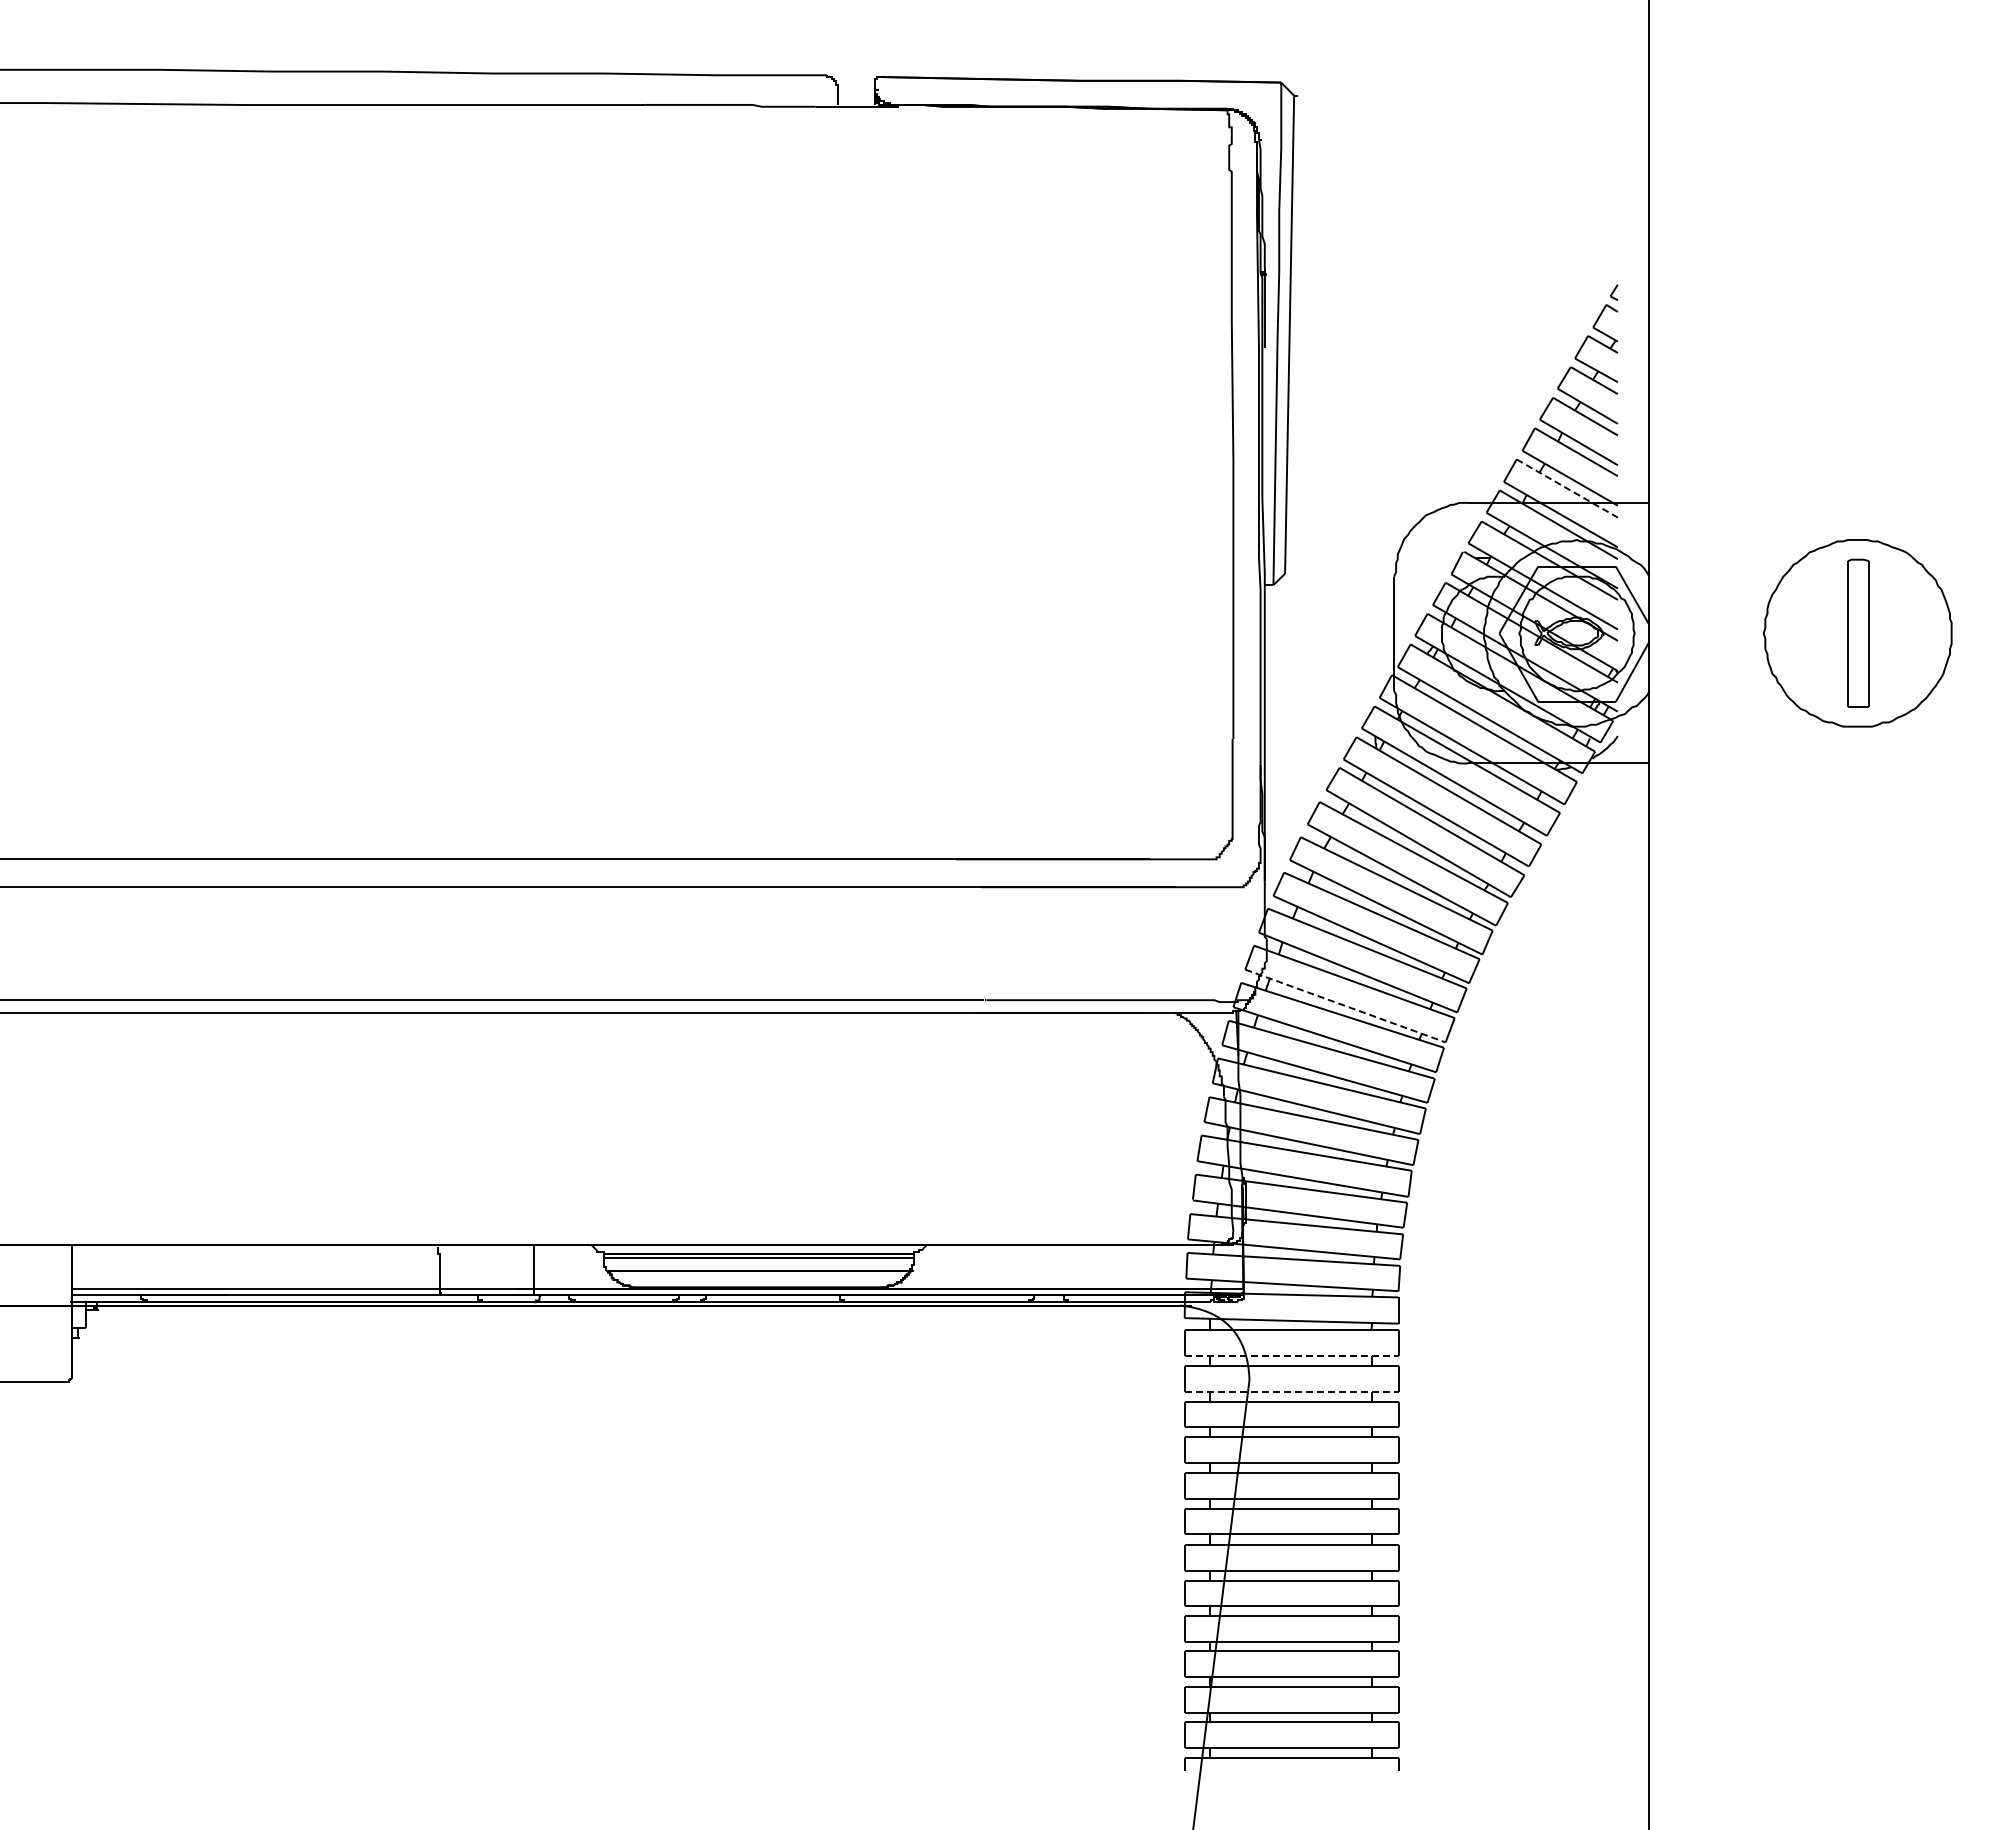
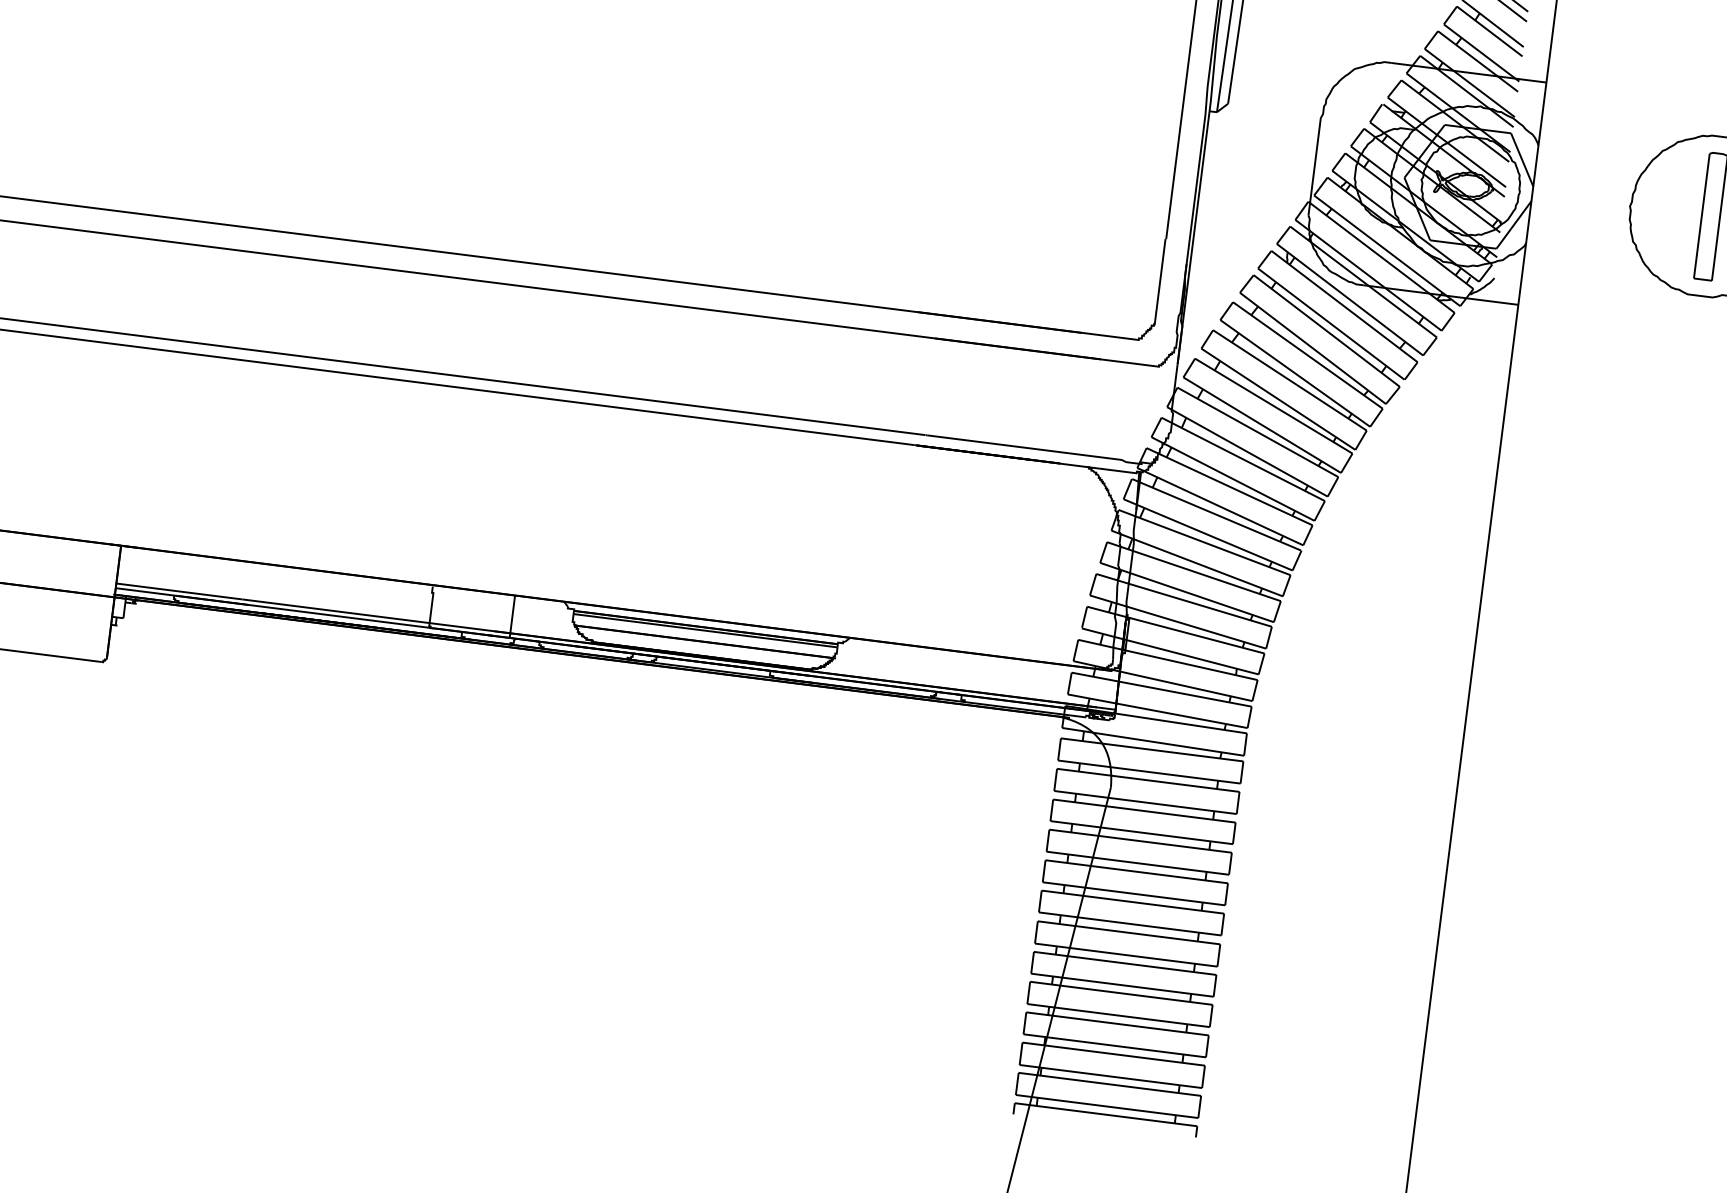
line: (1567, 488) -> (1478, 61), dashed -> solid
line: (1345, 1006) -> (1233, 479), dashed -> solid
line: (1291, 1356) -> (1149, 772), dashed -> solid
line: (1291, 1391) -> (1145, 802), dashed -> solid

